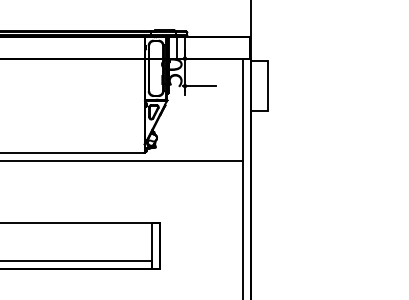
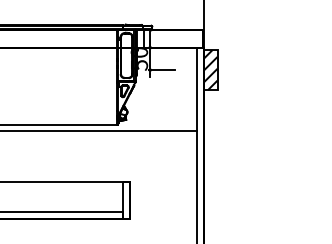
hatch: (259, 85) -> (210, 69), added

